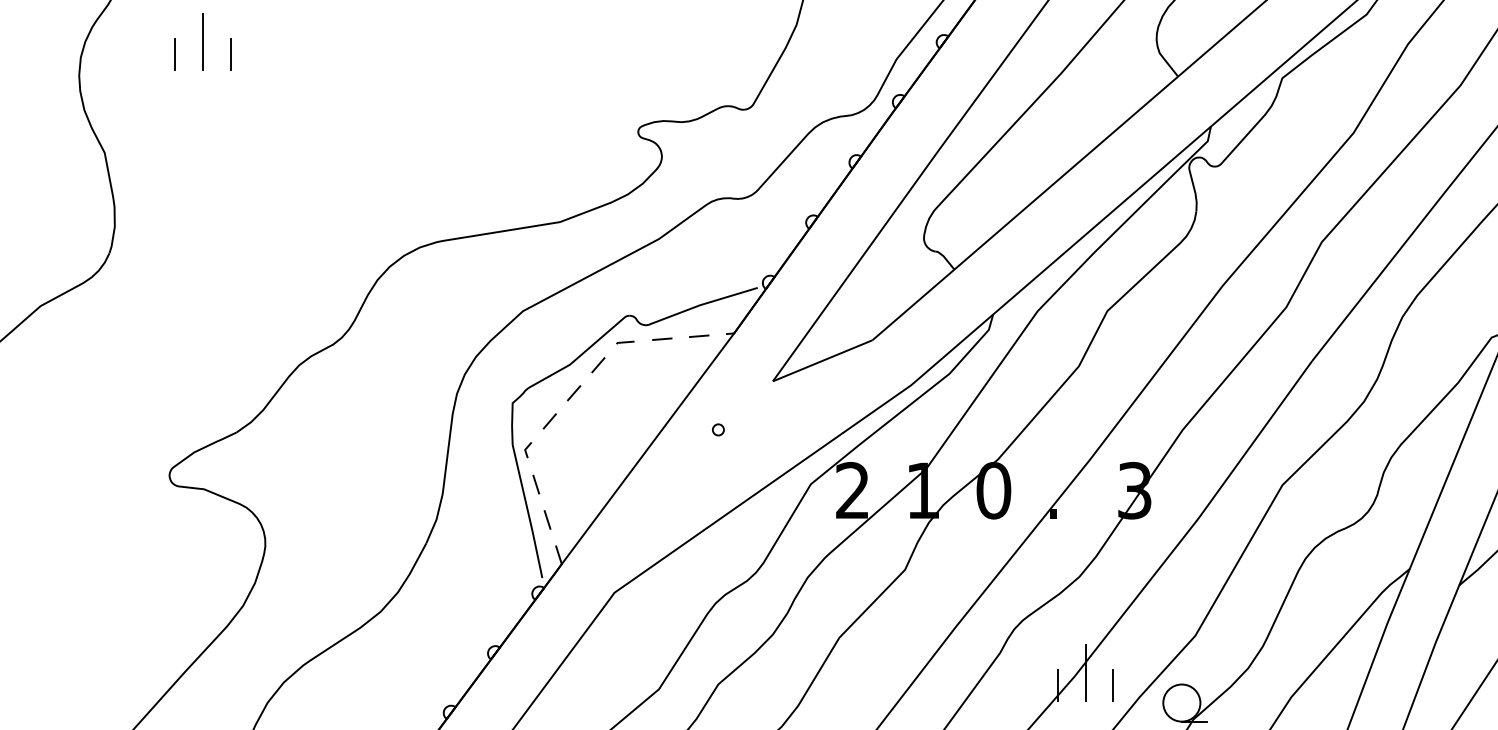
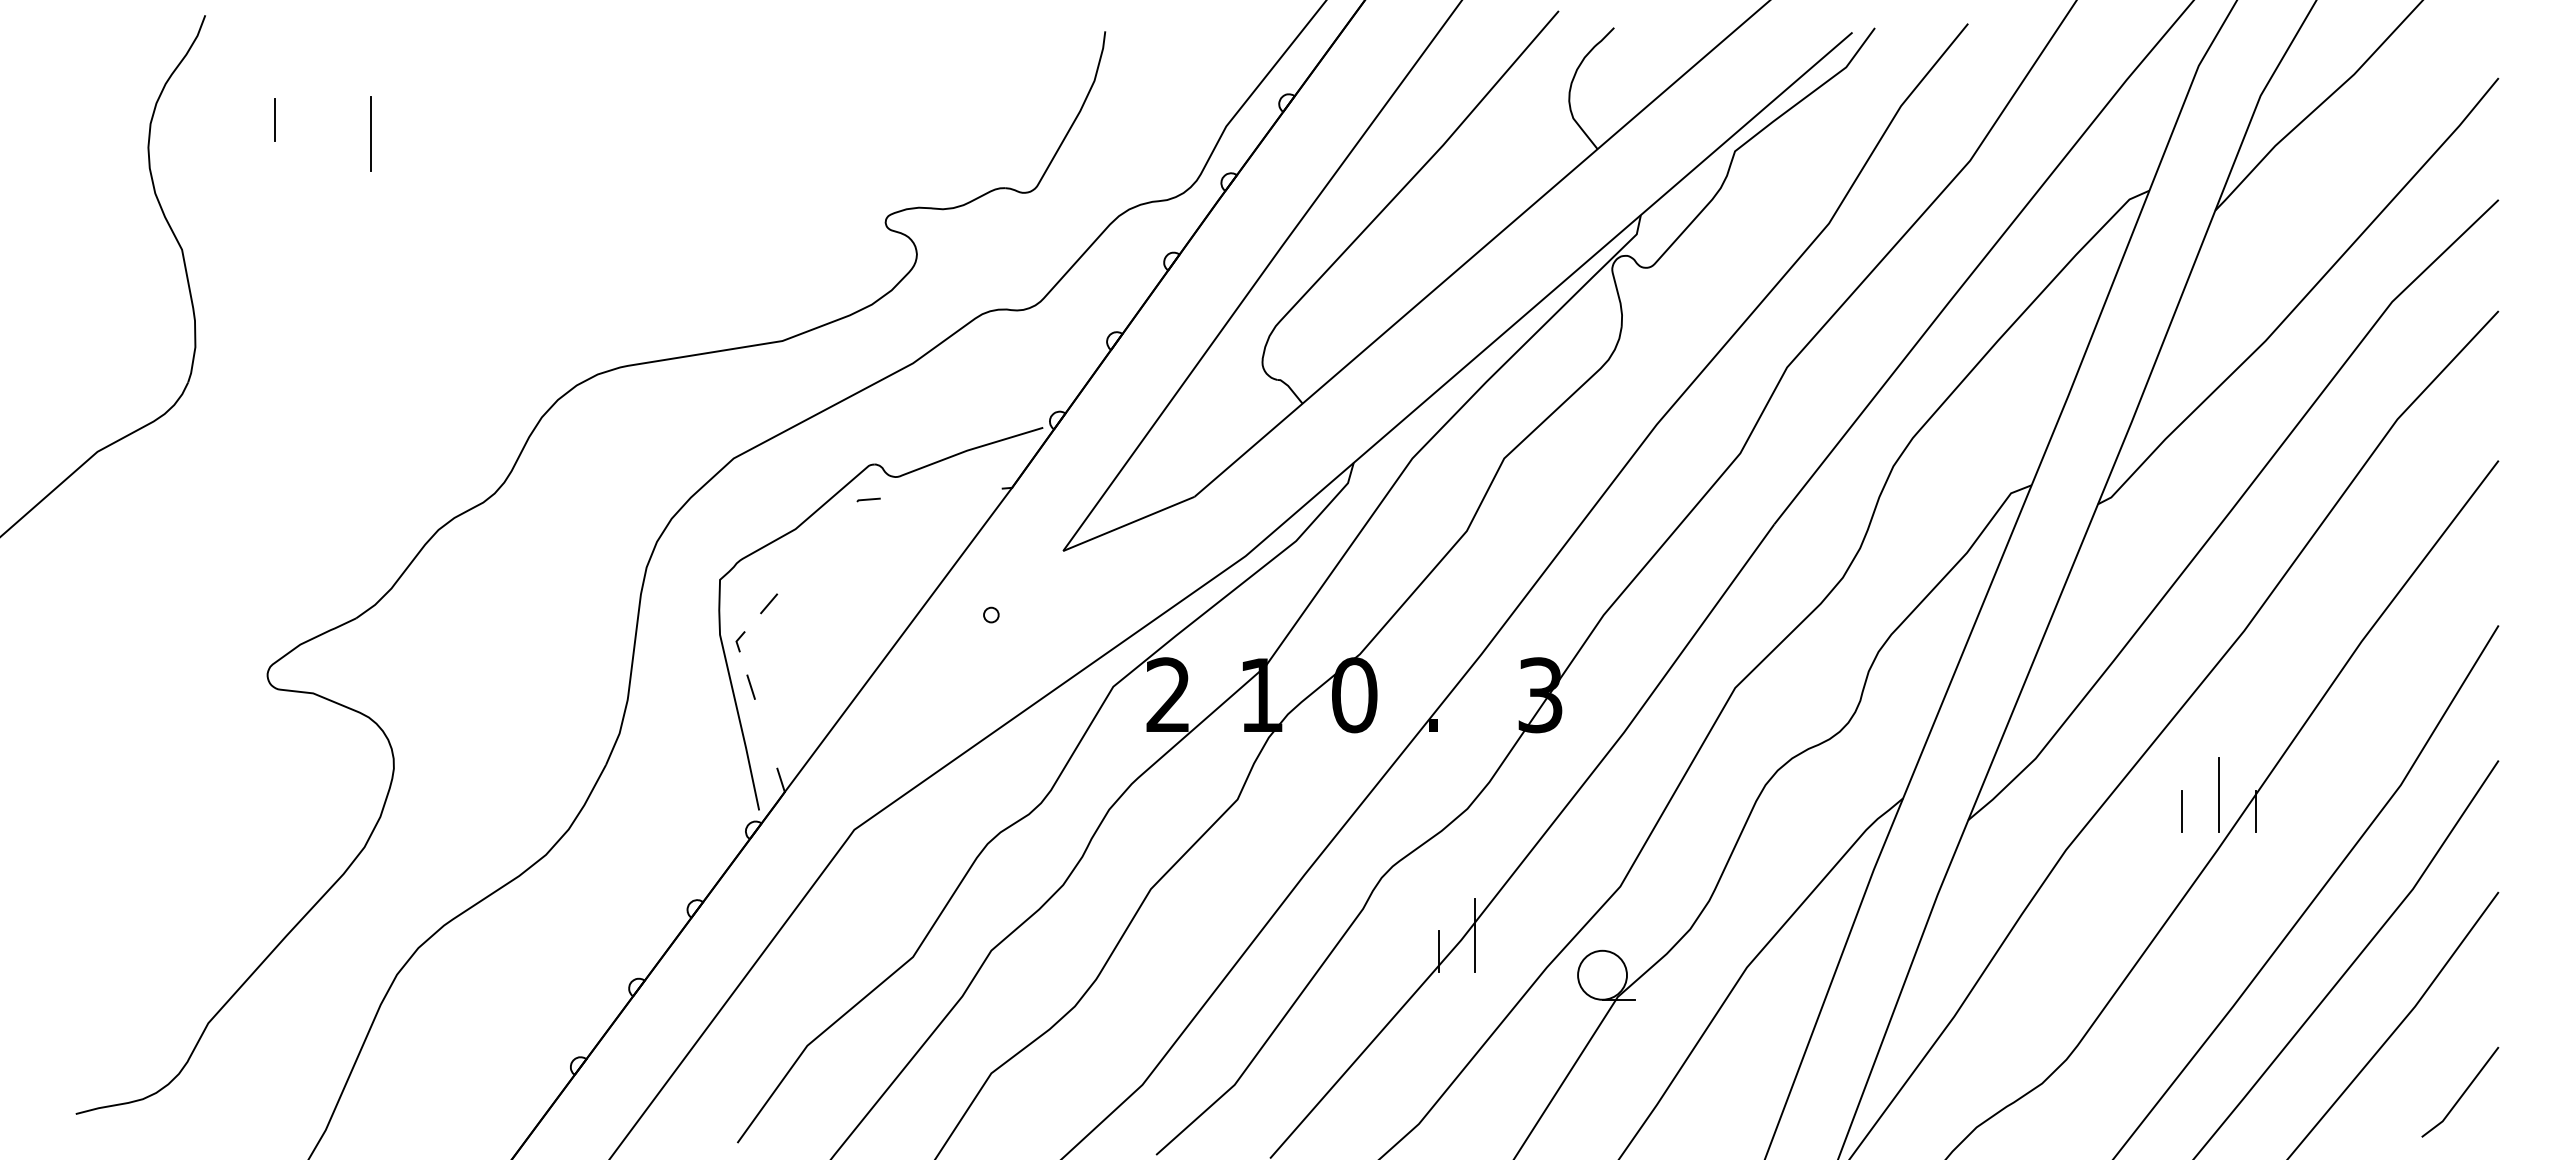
line: (202, 41) -> (370, 133), moved
line: (230, 54) -> (348, 119), removed
line: (698, 336) -> (965, 491), removed
line: (662, 339) -> (917, 495), removed
line: (598, 365) -> (833, 529), removed
line: (574, 393) -> (801, 566), removed
line: (547, 519) -> (765, 733), removed
line: (1113, 685) -> (1512, 951), removed

